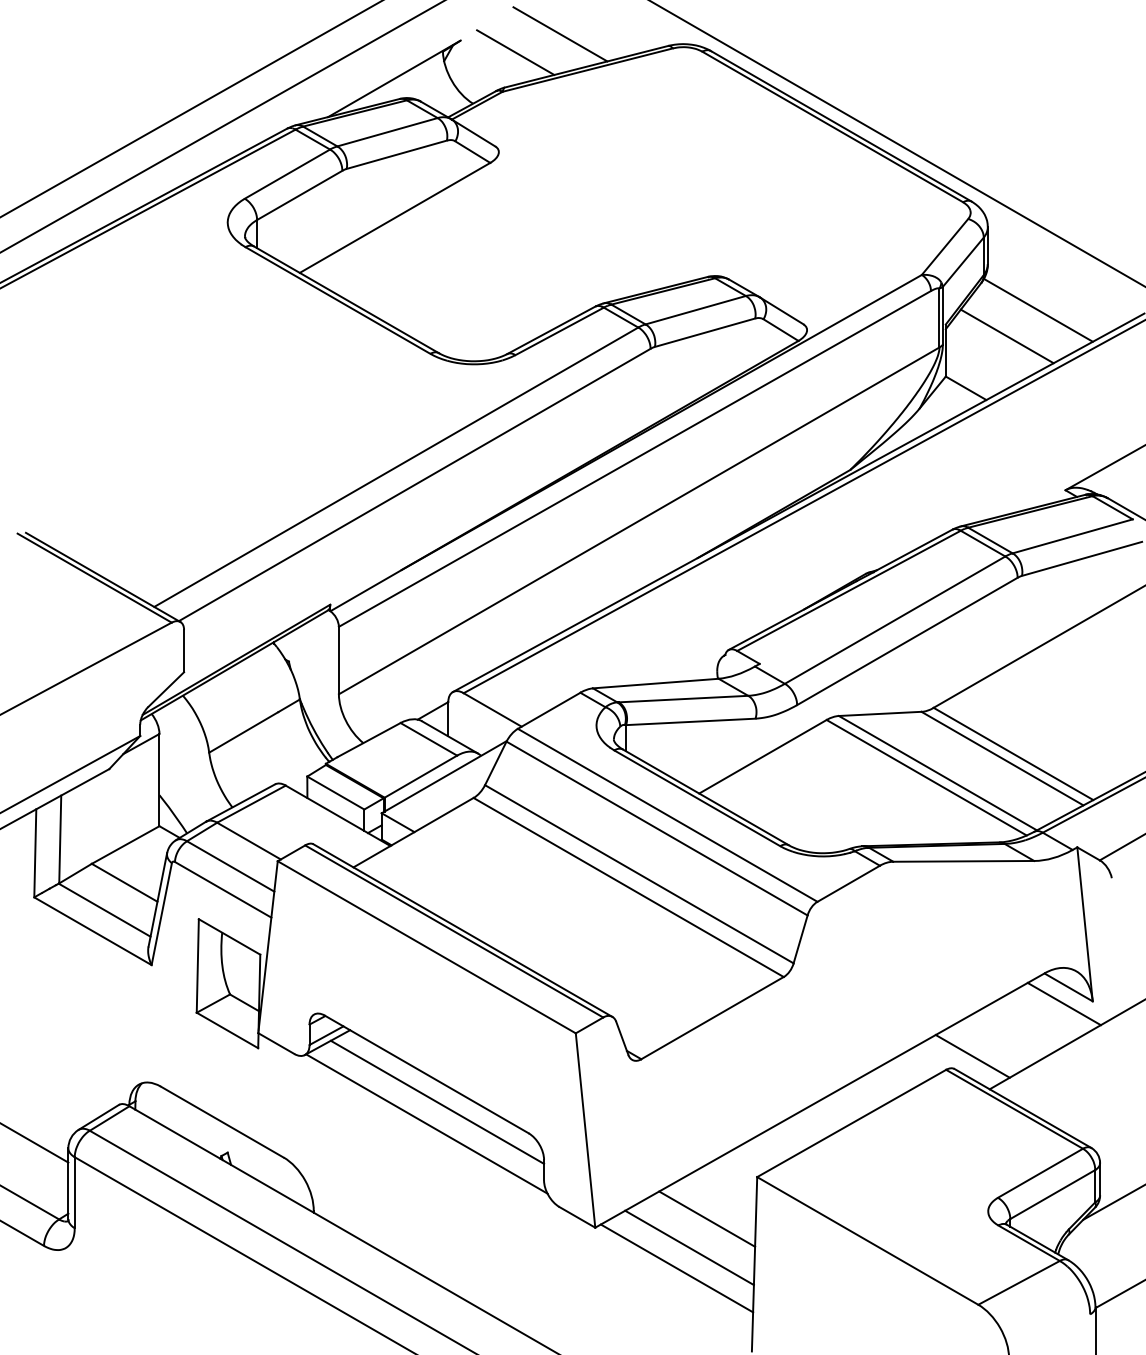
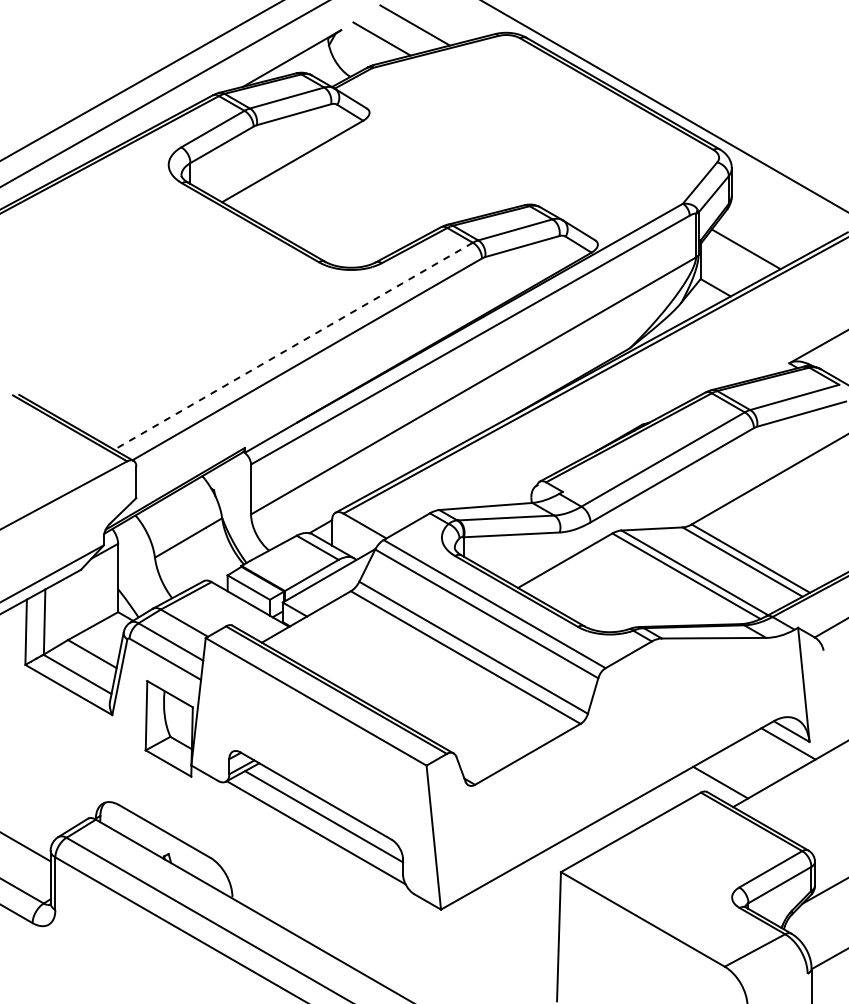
line: (1037, 309) -> (768, 229), removed
line: (396, 467) -> (293, 346), solid -> dashed
line: (706, 1218) -> (523, 902), removed
line: (689, 1247) -> (510, 924), removed
line: (676, 1268) -> (501, 939), removed

